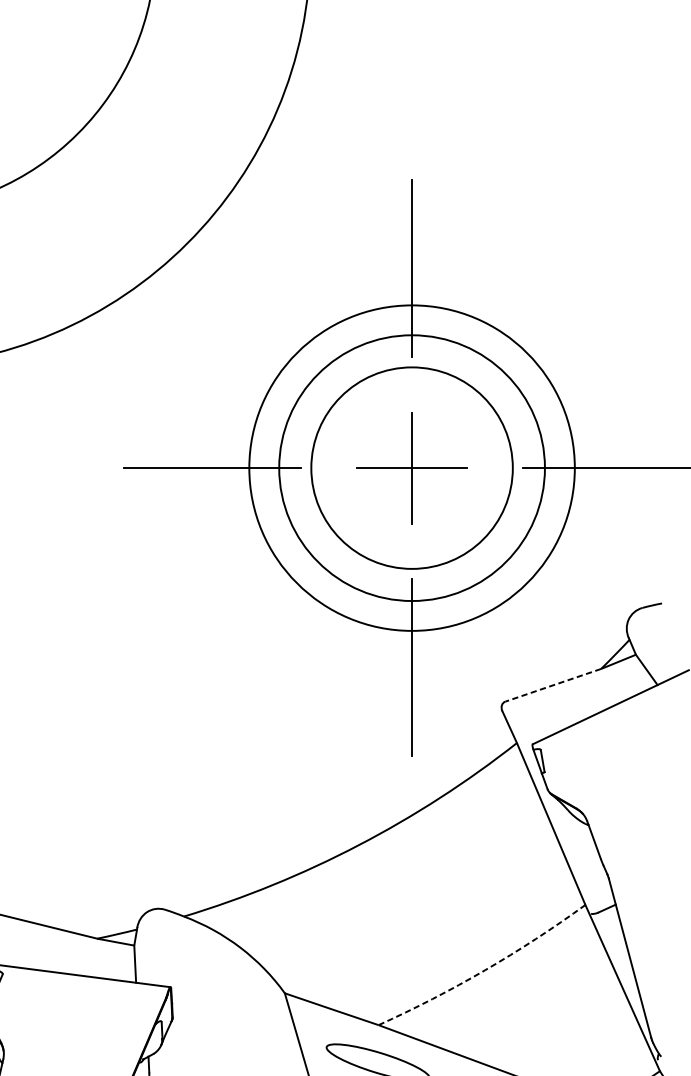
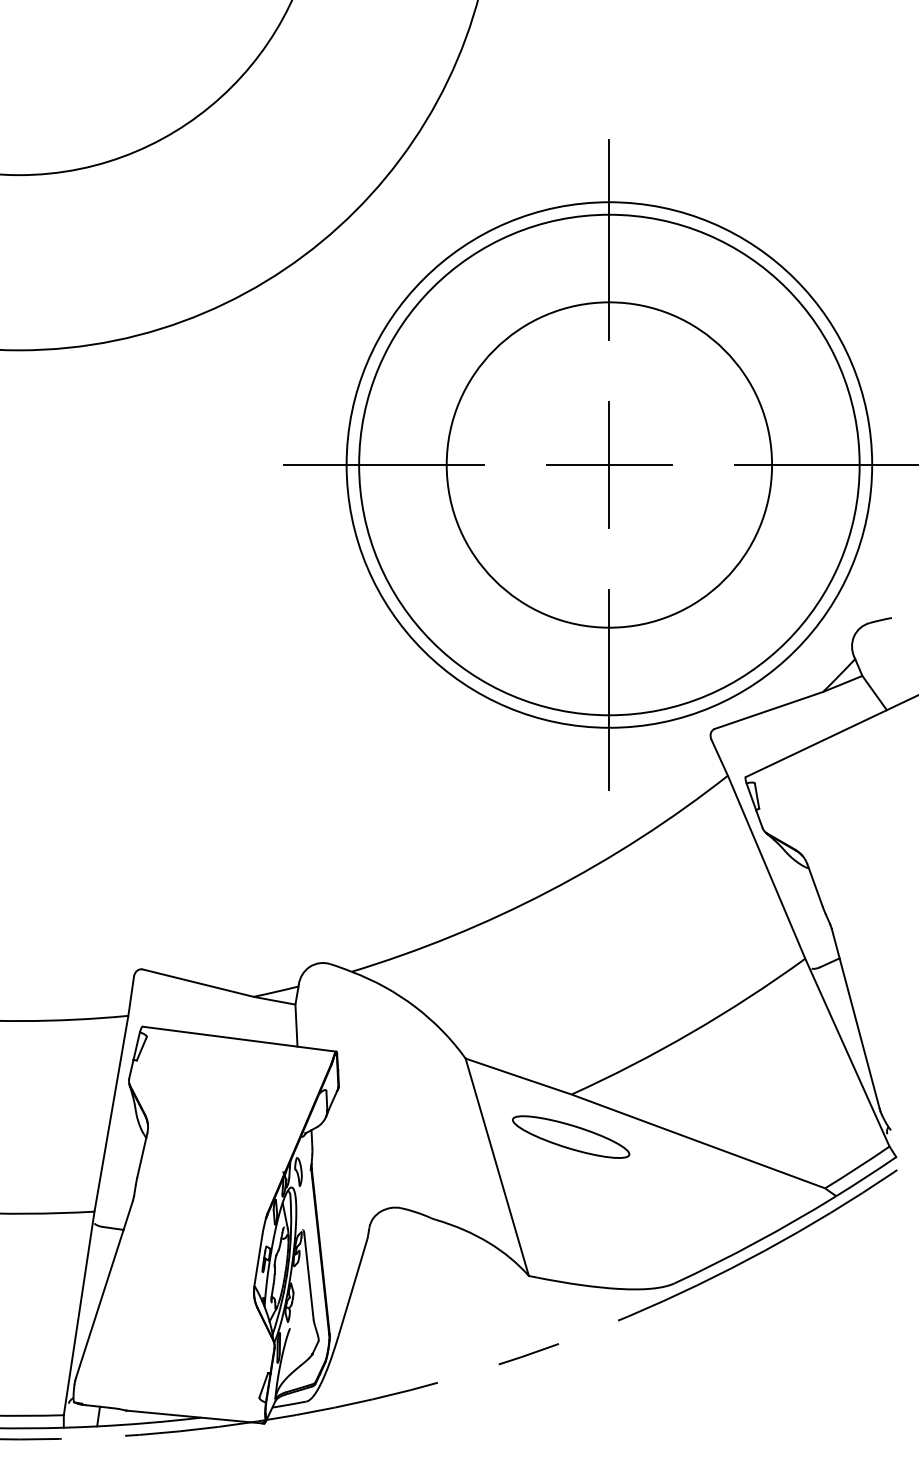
circle: (412, 467) -> (609, 464), size x1.43
circle: (412, 467) -> (609, 464), size x1.43
circle: (412, 467) -> (609, 464), size x1.67
line: (552, 685) -> (768, 710), dashed -> solid
arc: (484, 970) -> (691, 1032), dashed -> solid

